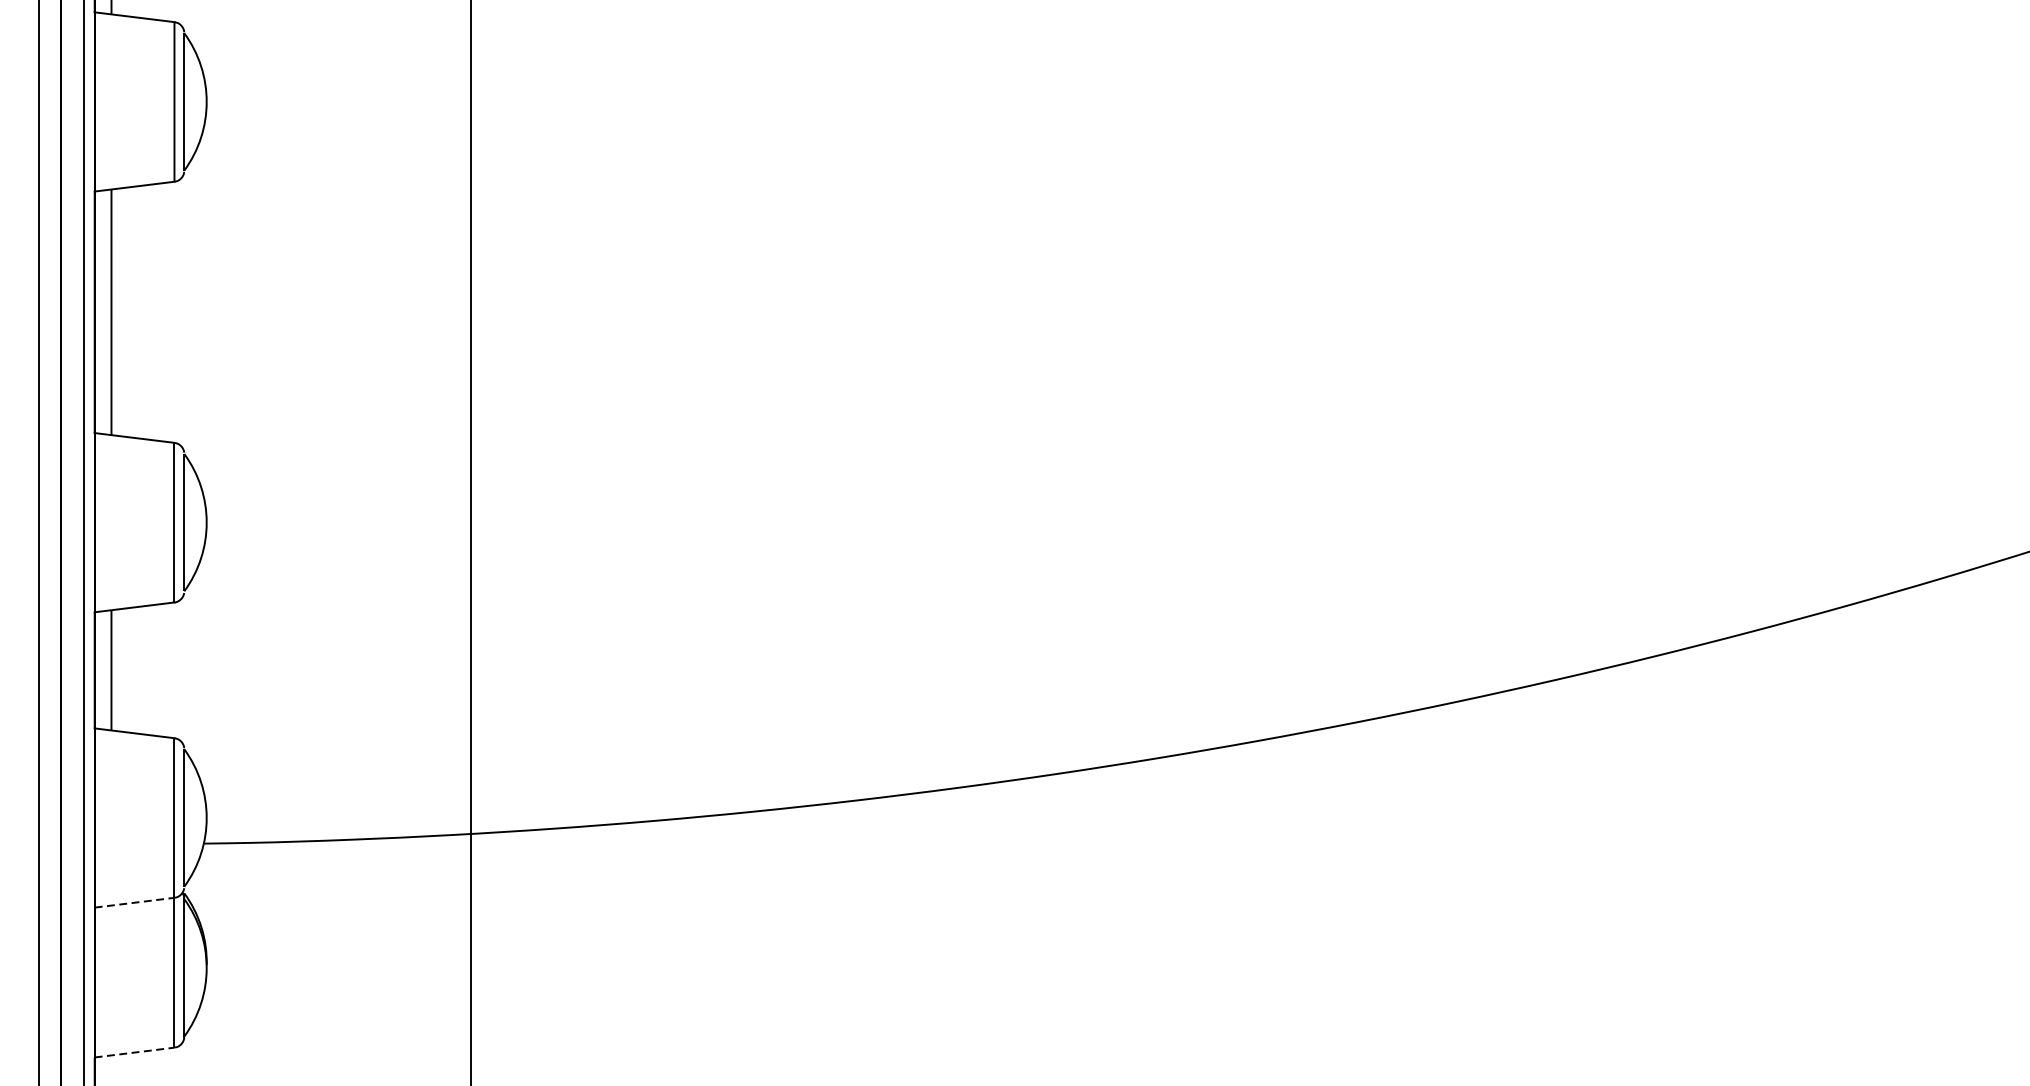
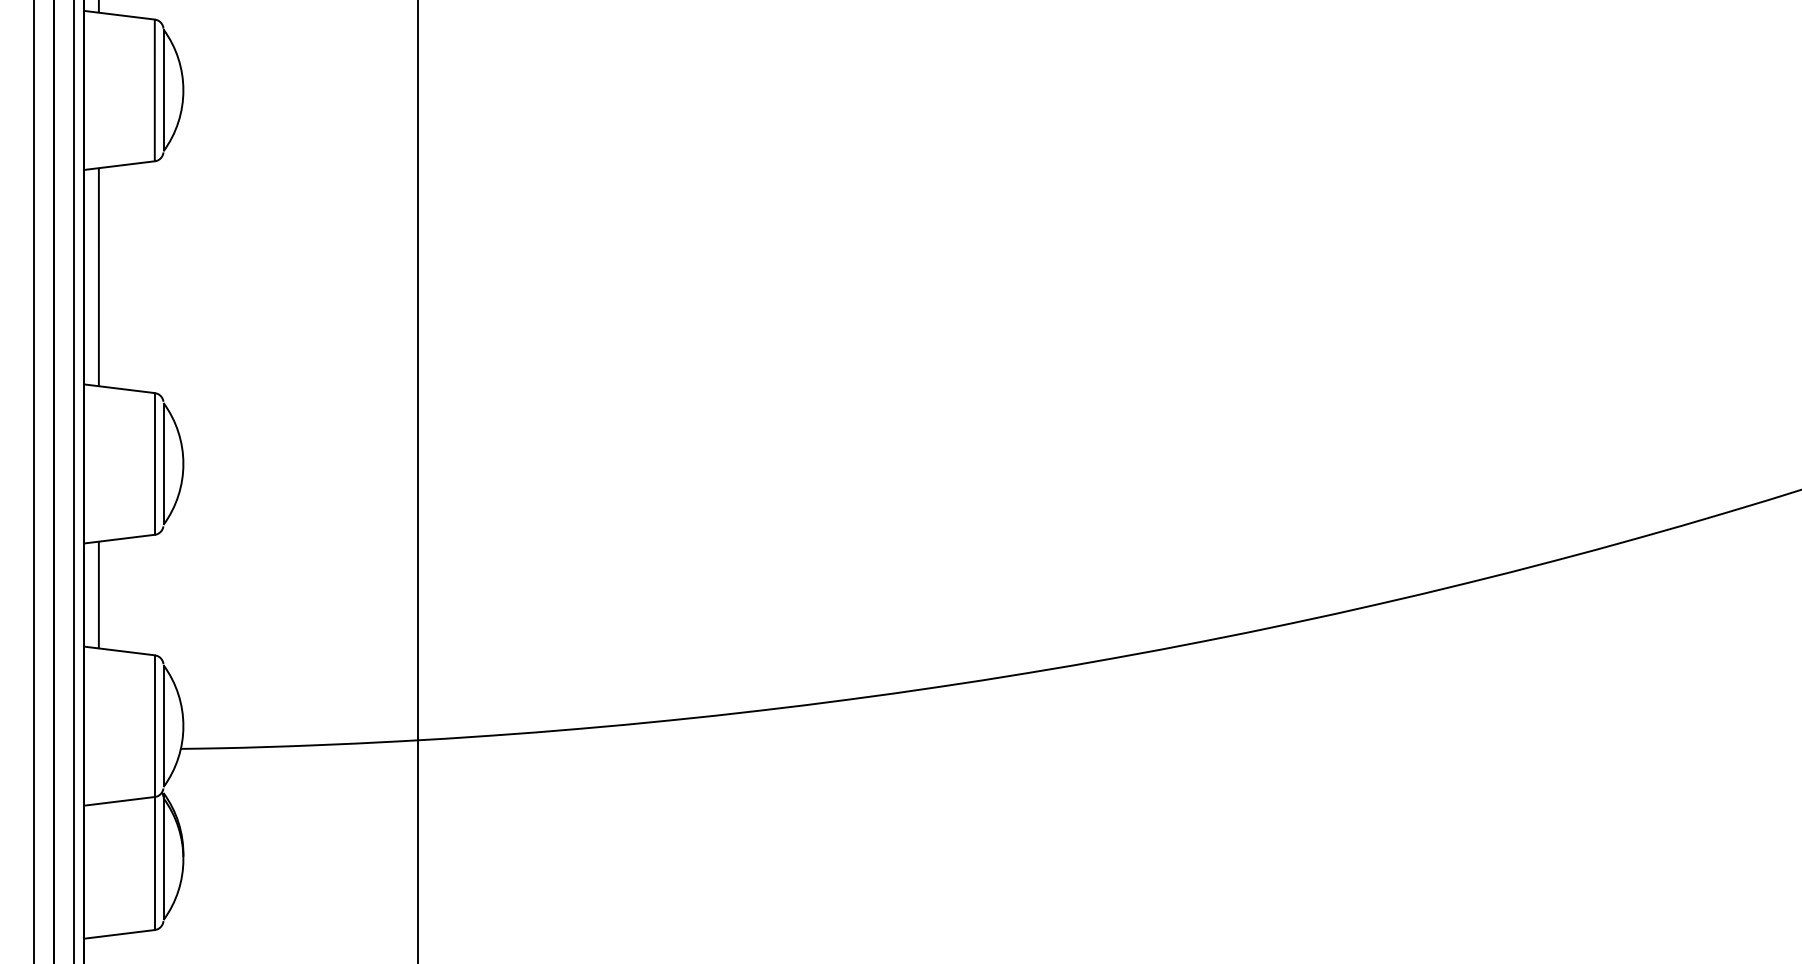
line: (134, 902) -> (119, 801), dashed -> solid
line: (134, 1052) -> (119, 934), dashed -> solid

